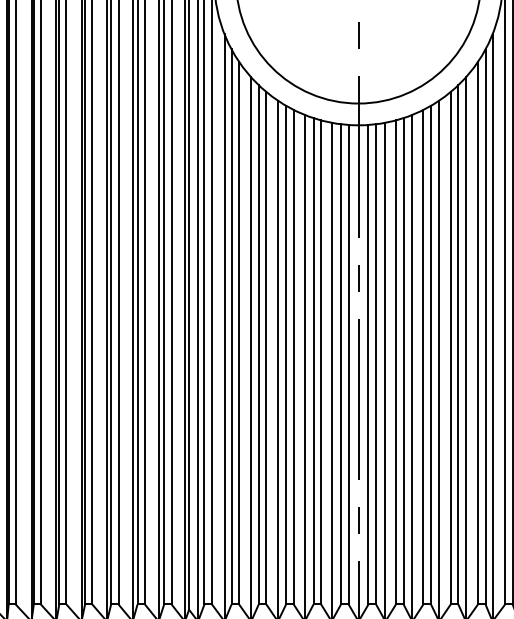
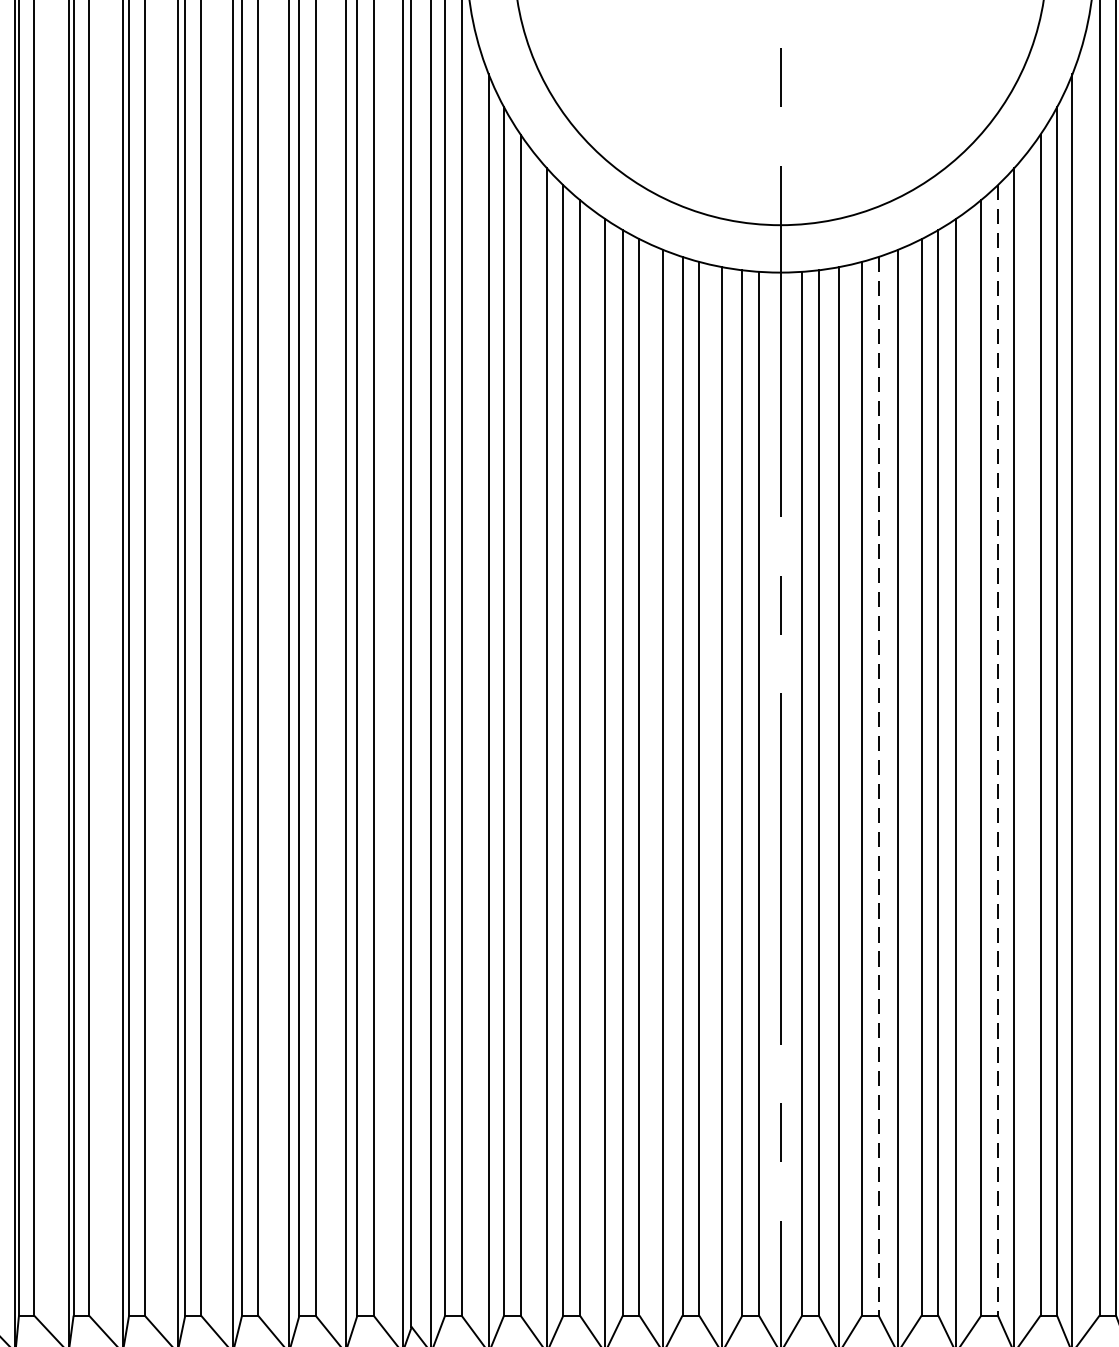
line: (458, 344) -> (998, 749), solid -> dashed
line: (403, 361) -> (878, 786), solid -> dashed

